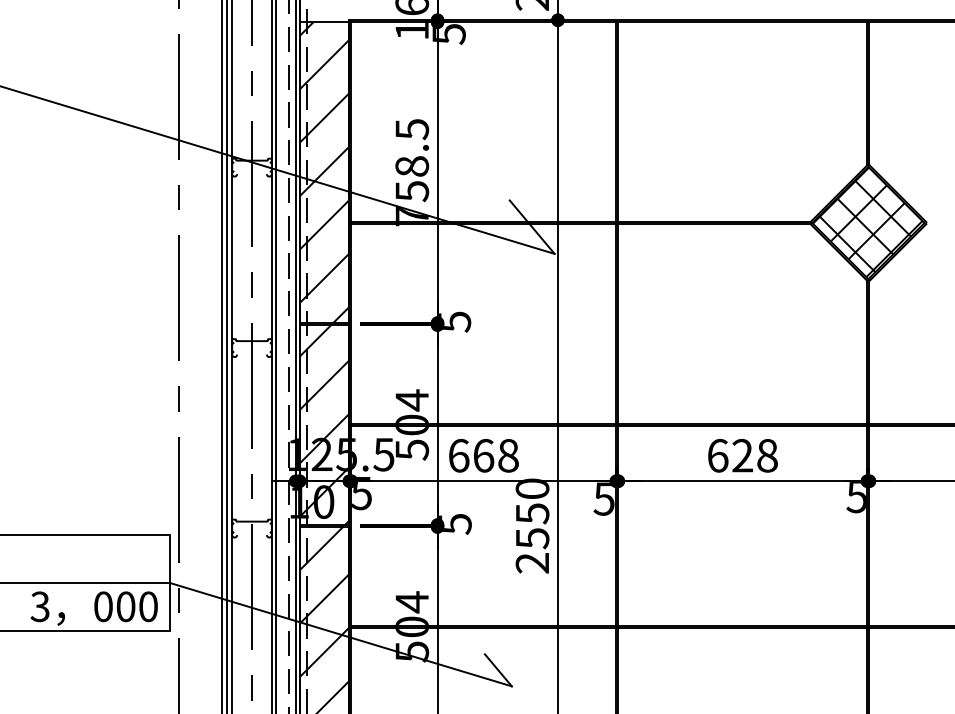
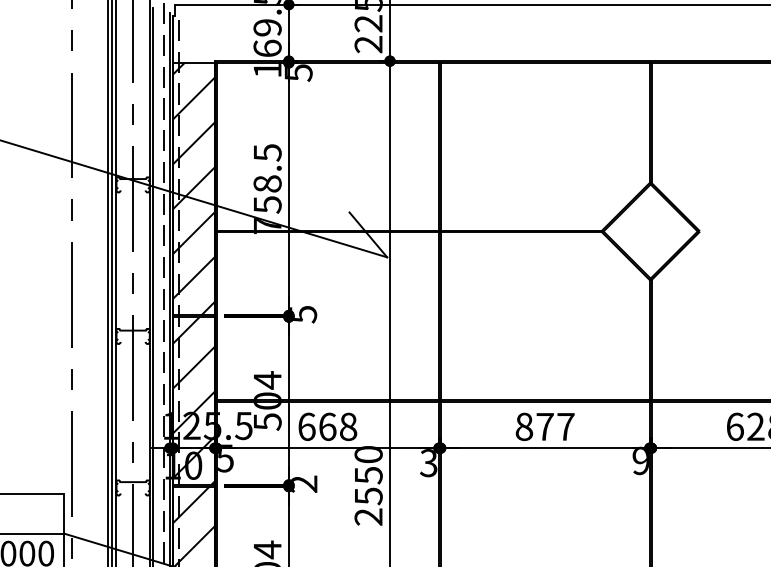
hatch: (867, 222) -> (649, 230), removed
text: (742, 455) -> (544, 426), 628 -> 877
text: (855, 496) -> (639, 461), 5 -> 9
text: (603, 498) -> (428, 462), 5 -> 3
text: (455, 523) -> (303, 483), 5 -> 2

